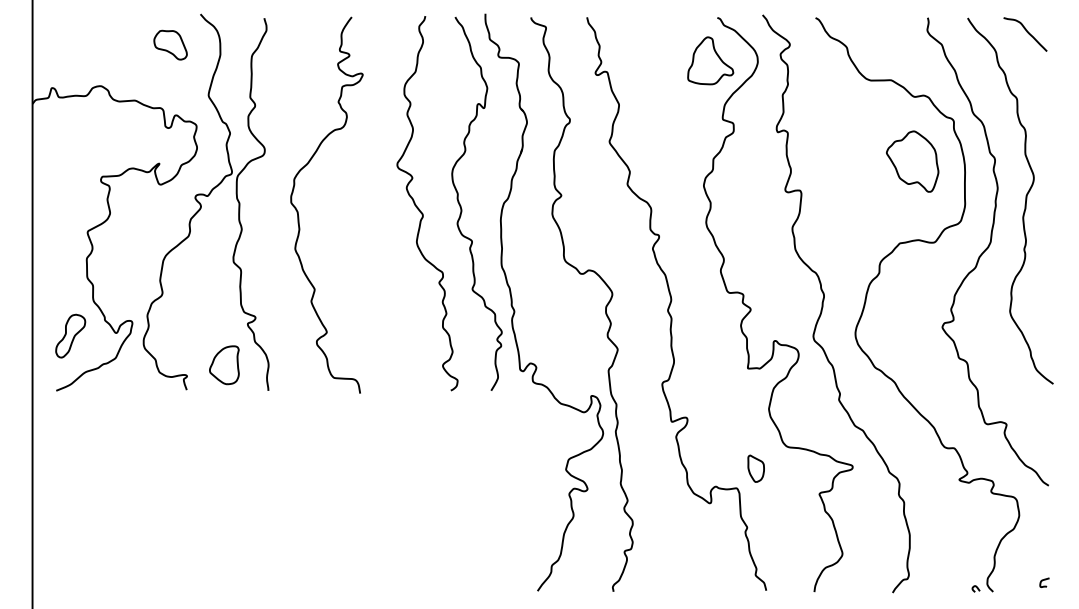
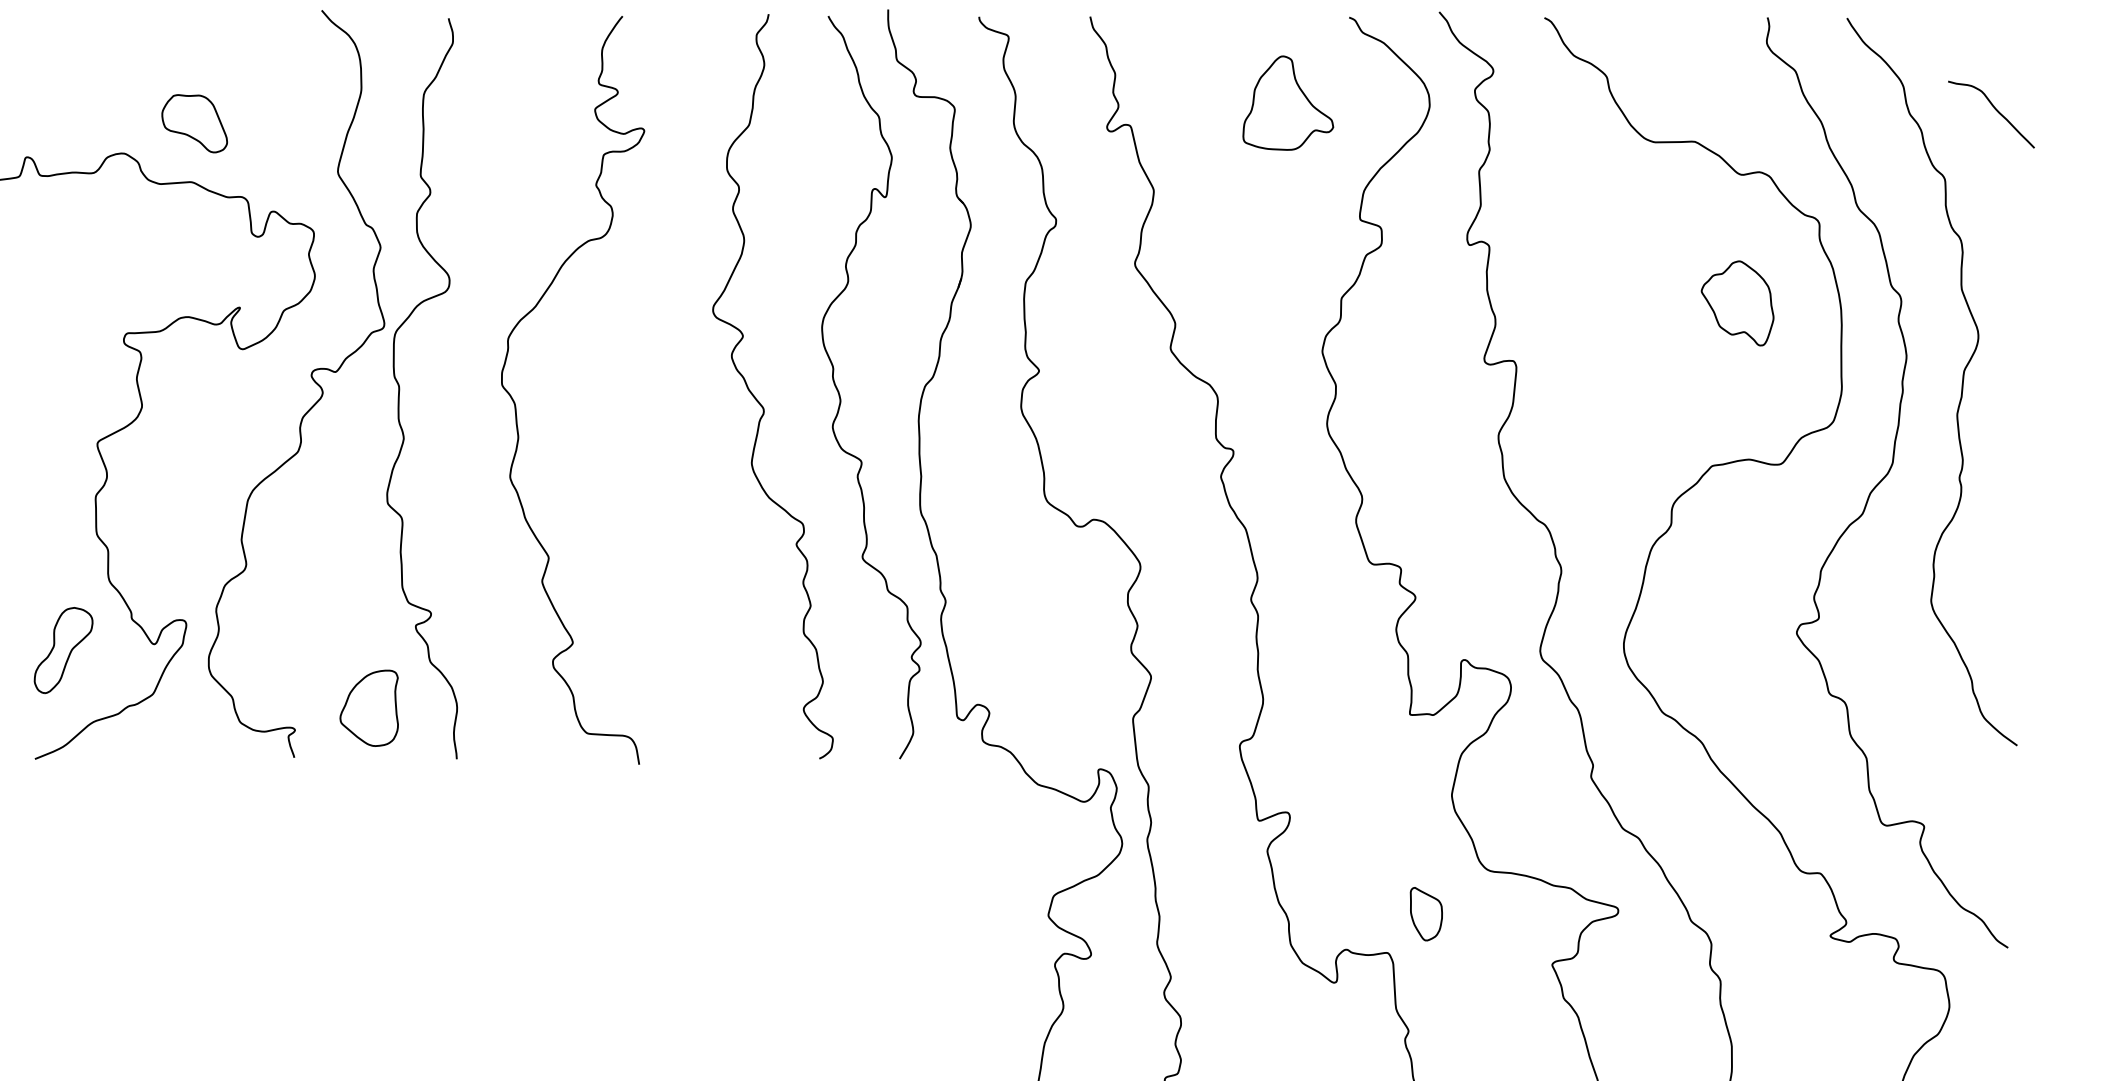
curve: (1026, 32) -> (1993, 110), moved
part: (170, 44) -> (194, 122), moved
part: (710, 60) -> (1287, 102), moved
part: (912, 161) -> (1737, 303), size x0.7

